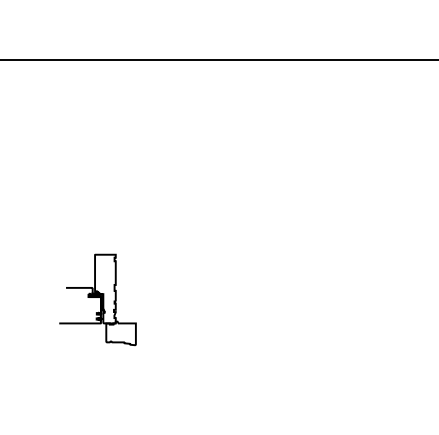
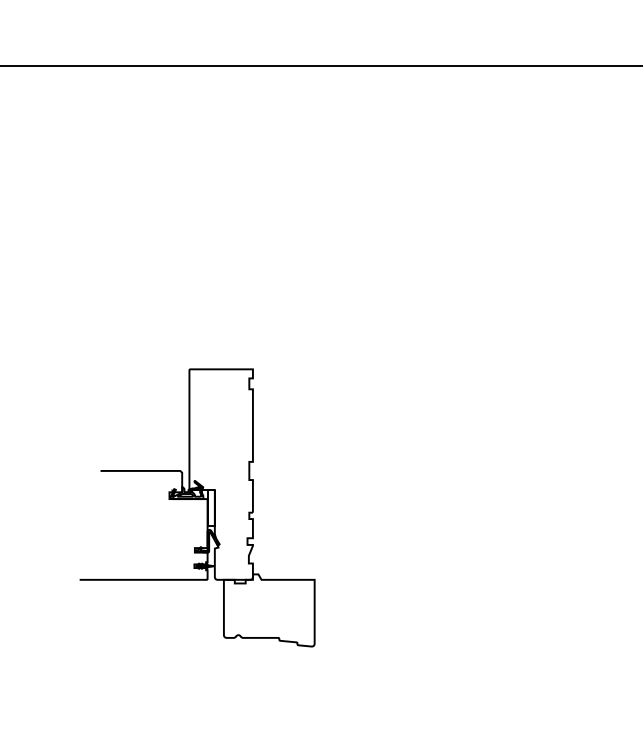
part: (97, 299) -> (197, 507), size x1.67

